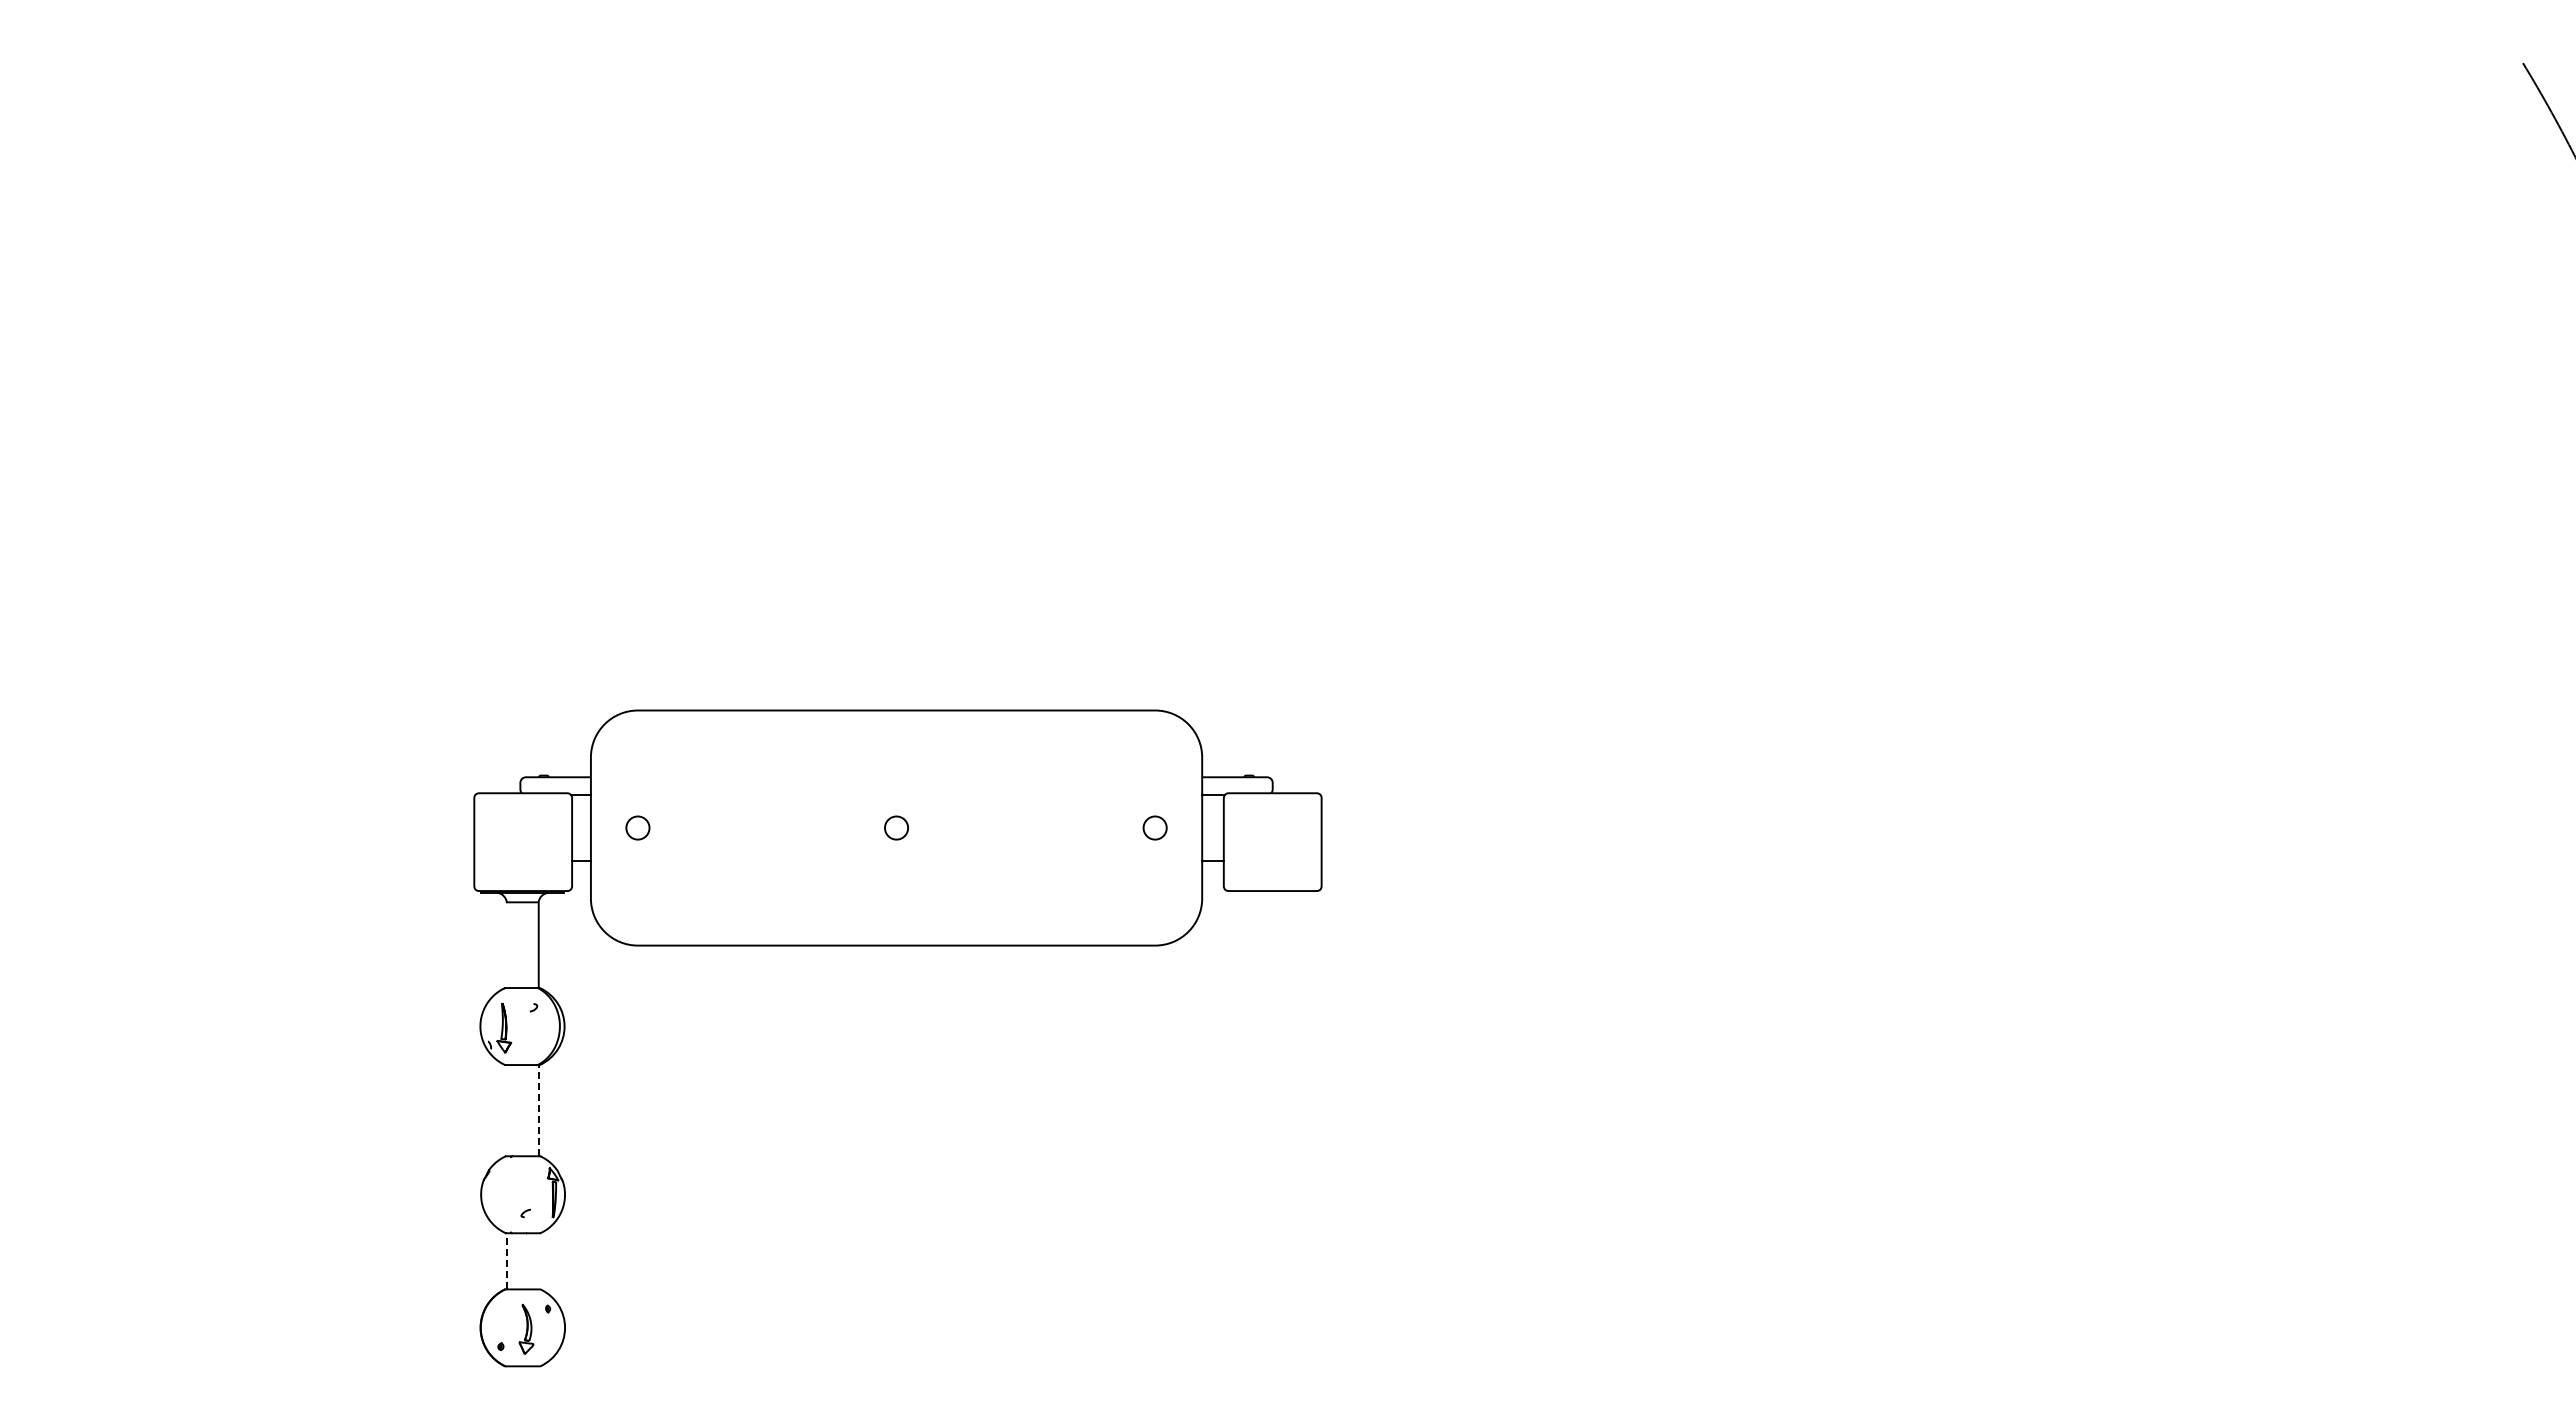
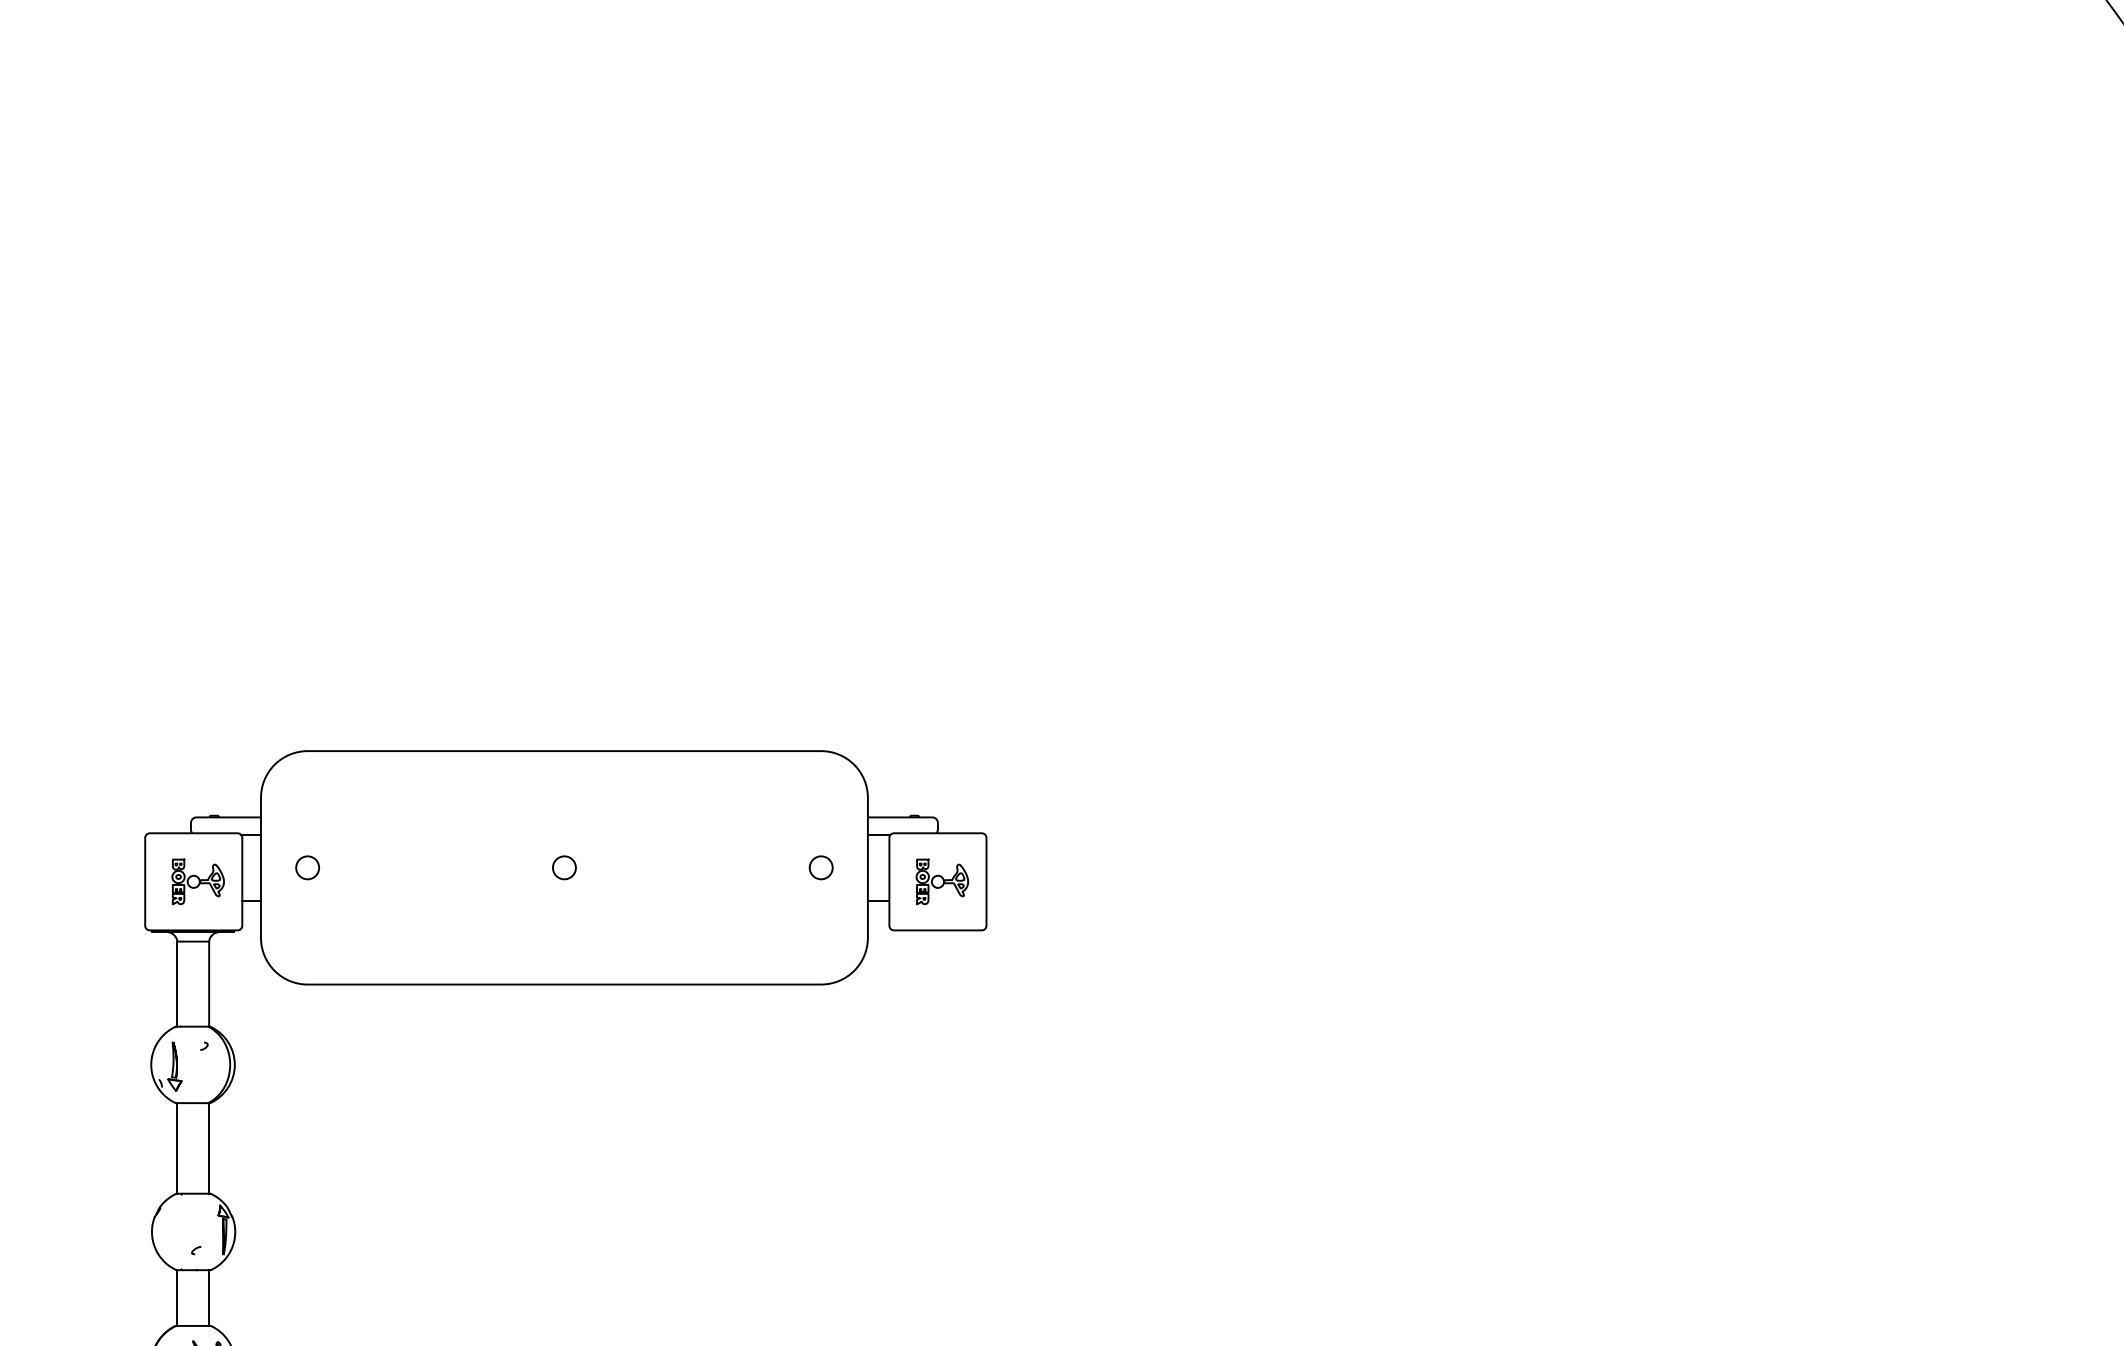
part: (527, 841) -> (198, 881), added
part: (1277, 841) -> (942, 881), added
line: (506, 945) -> (177, 984), added
line: (506, 1110) -> (177, 1148), added
line: (538, 1110) -> (208, 1148), dashed -> solid
line: (506, 1260) -> (177, 1297), dashed -> solid
line: (538, 1261) -> (208, 1298), added

